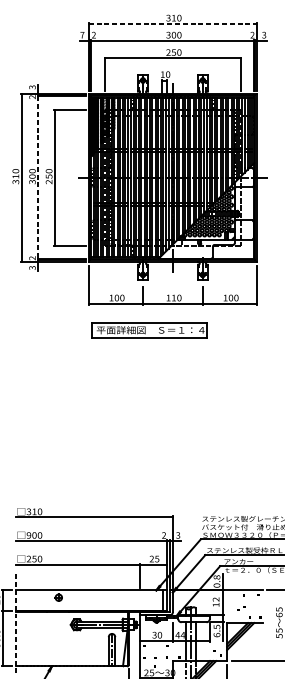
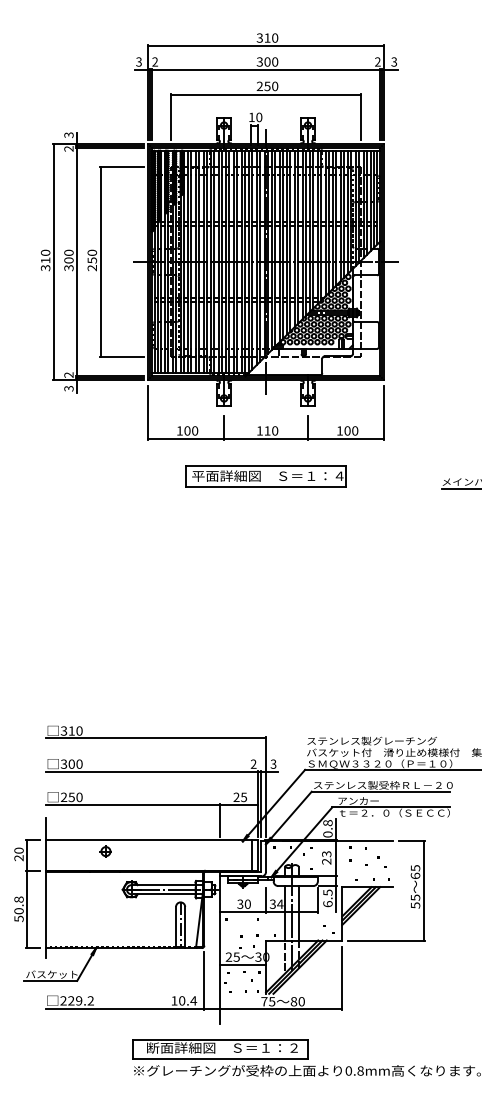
line: (173, 24) -> (266, 46), dashed -> solid
text: (82, 34) -> (138, 61), 7 -> 3
line: (38, 178) -> (77, 262), dashed -> solid
part: (148, 330) -> (265, 476), moved
text: (28, 534) -> (63, 763), 900 -> 300
text: (215, 601) -> (326, 857), 12 -> 23
line: (15, 623) -> (45, 887), dashed -> solid
text: (177, 634) -> (272, 903), 44 -> 34

